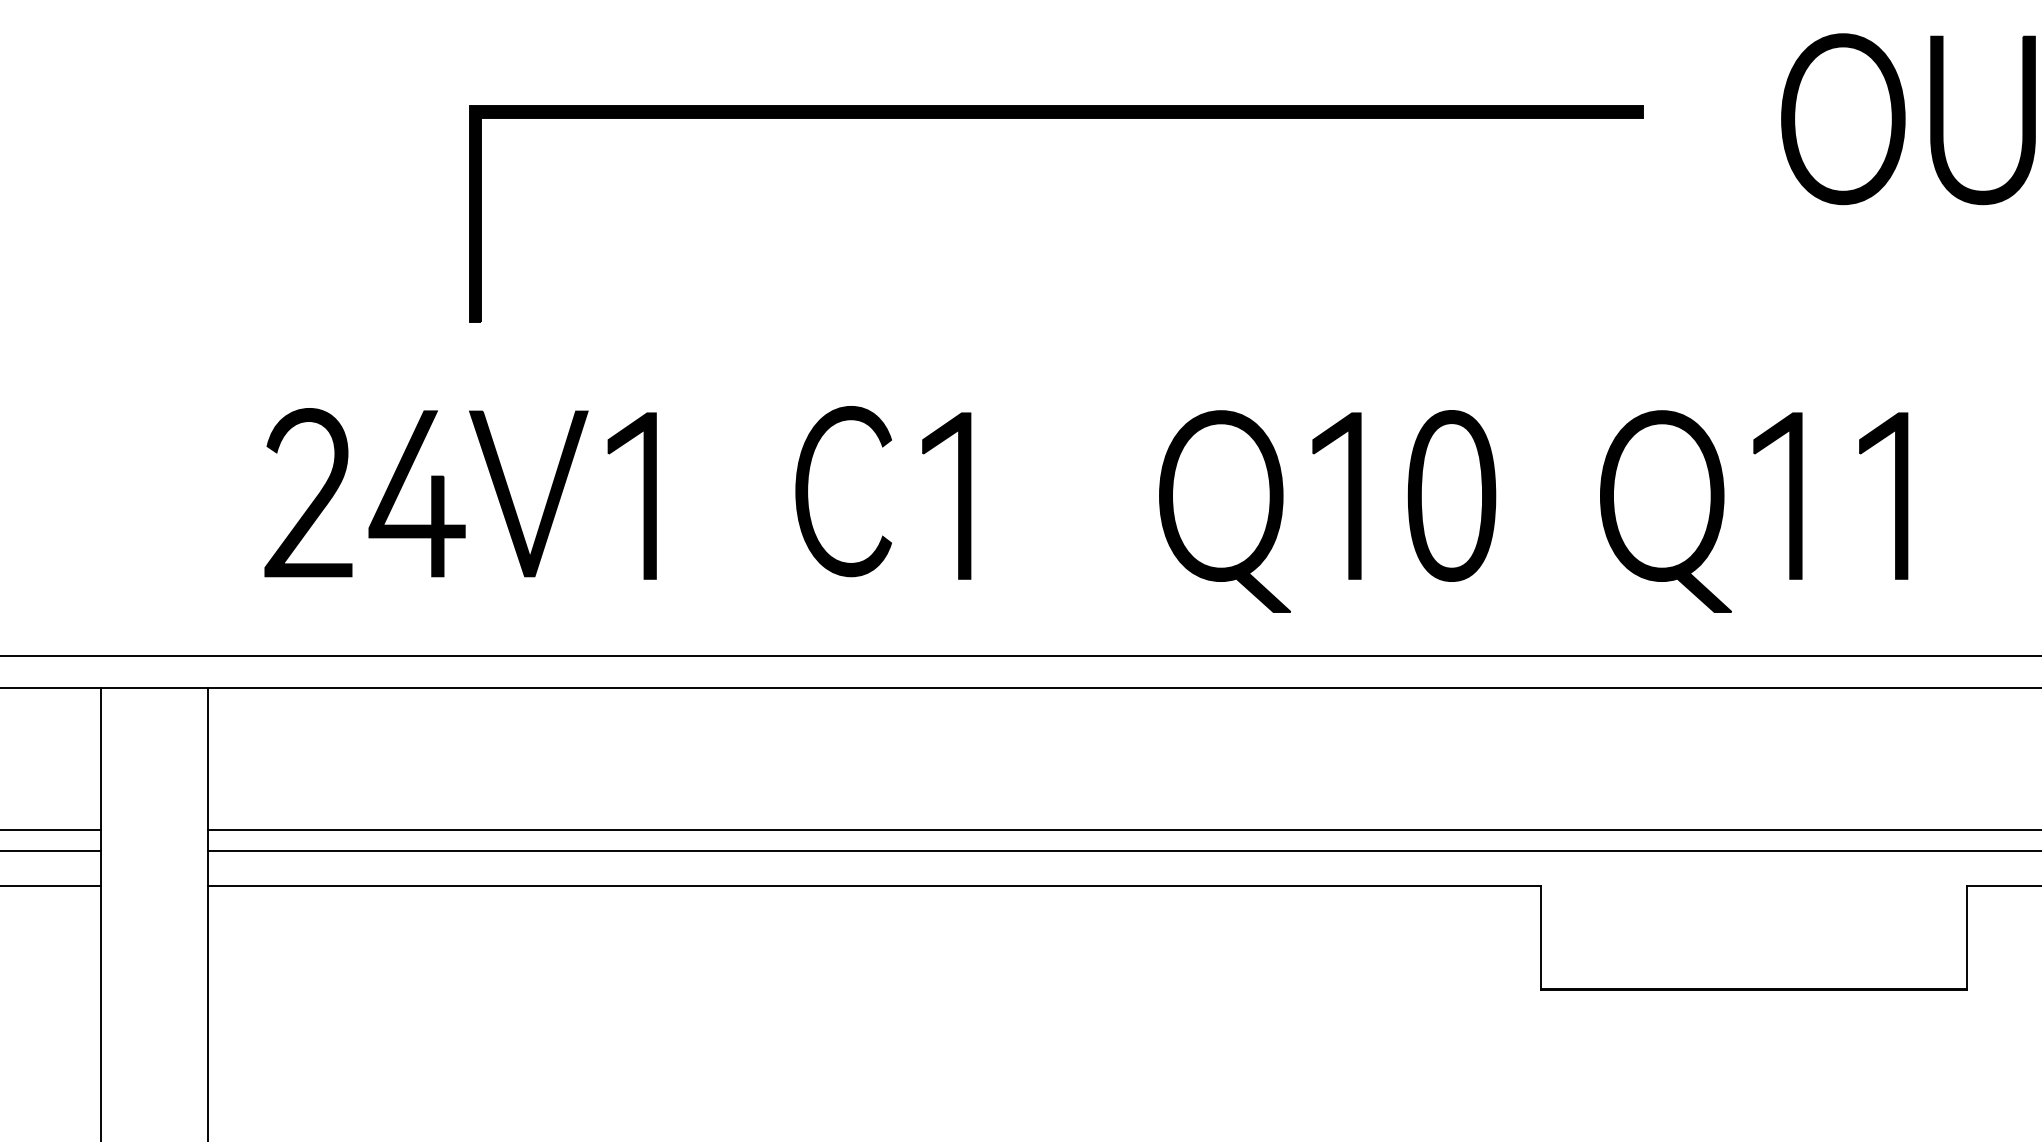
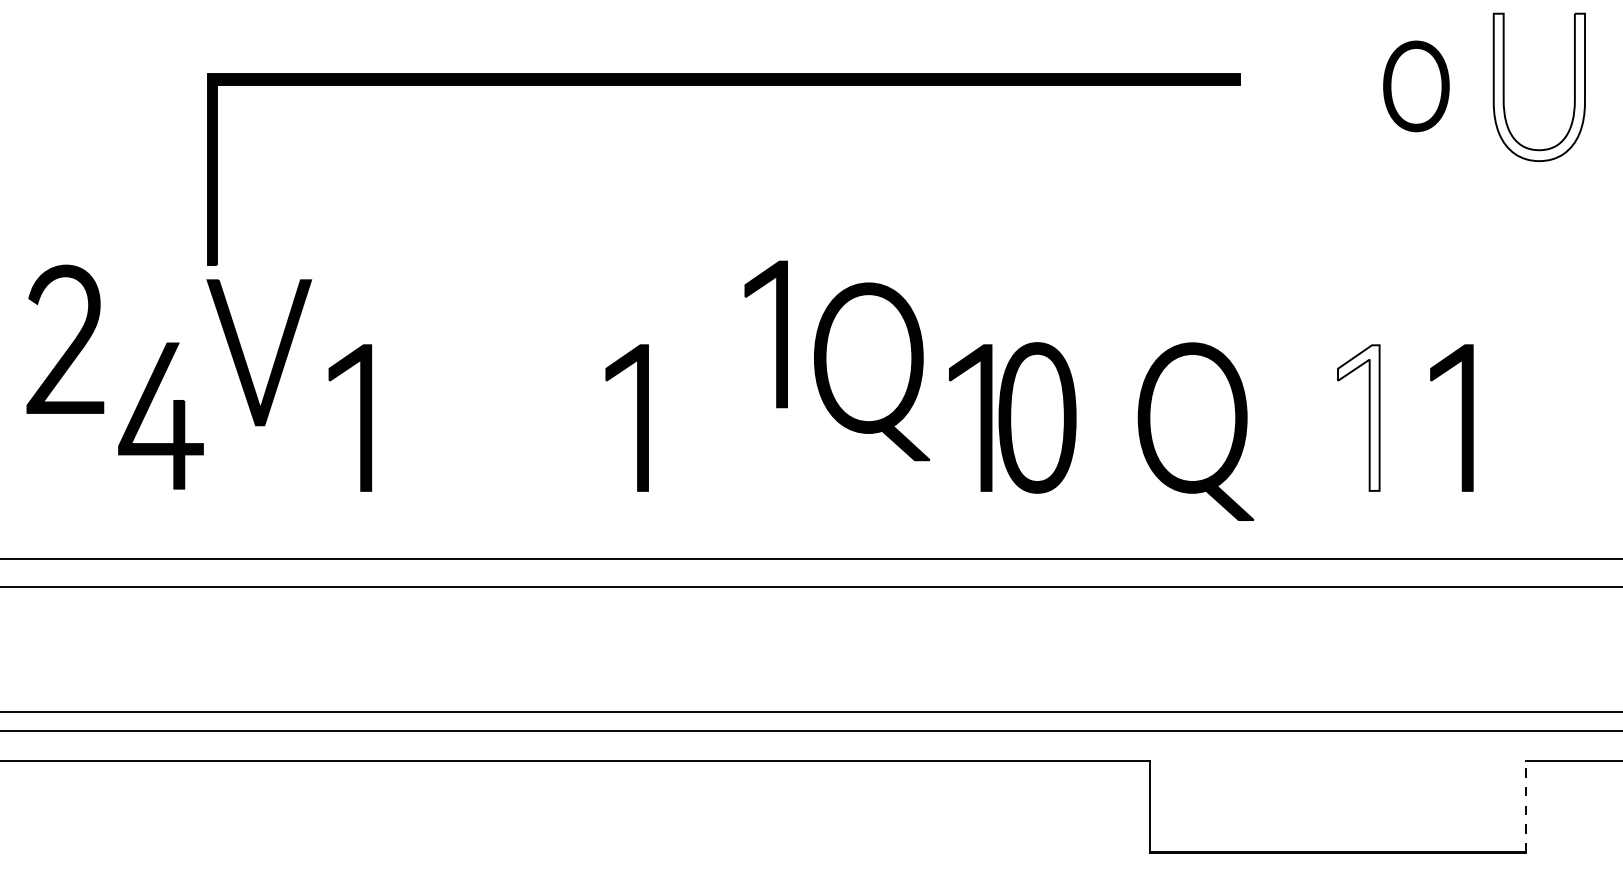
part: (1843, 119) -> (1416, 86), size x0.6
fill: (1982, 120) -> (1538, 87), removed
part: (1116, 400) -> (776, 333), added
part: (808, 488) -> (505, 411), removed
part: (1451, 495) -> (1037, 417), moved
fill: (1777, 495) -> (1358, 417), removed
part: (315, 497) -> (71, 343), moved
part: (512, 499) -> (244, 357), moved
part: (1224, 511) -> (871, 371), moved
part: (1665, 511) -> (1195, 431), moved
line: (1967, 937) -> (1525, 806), solid -> dashed

